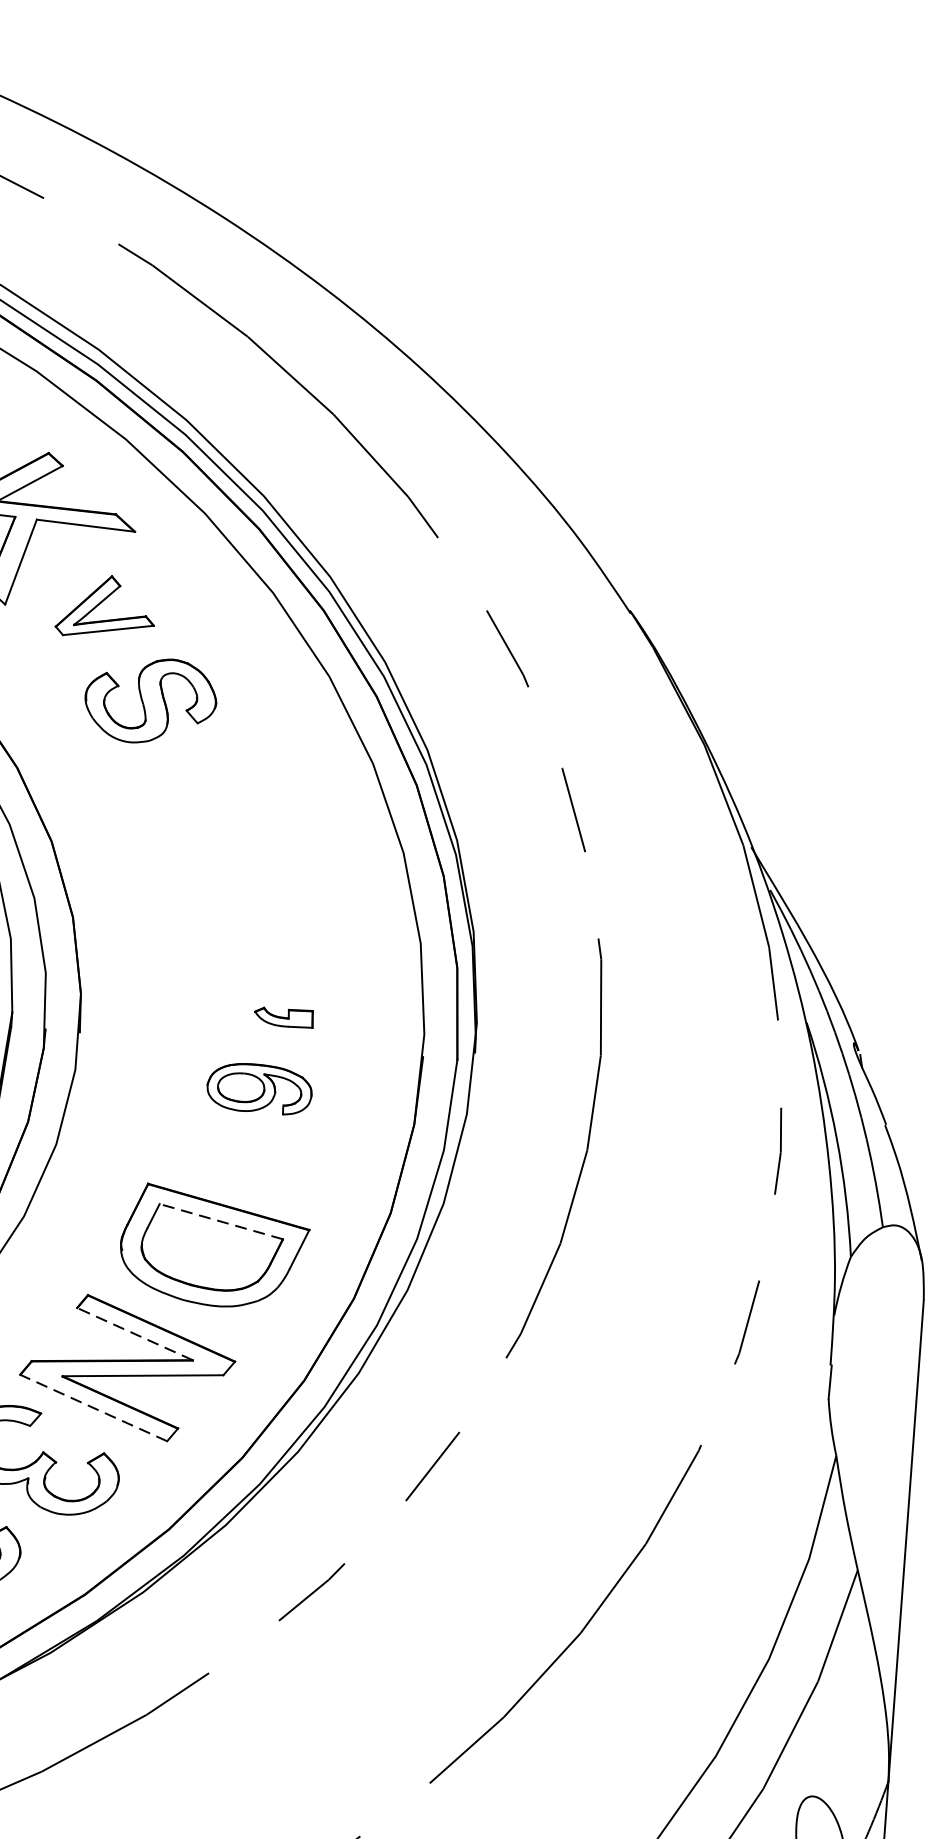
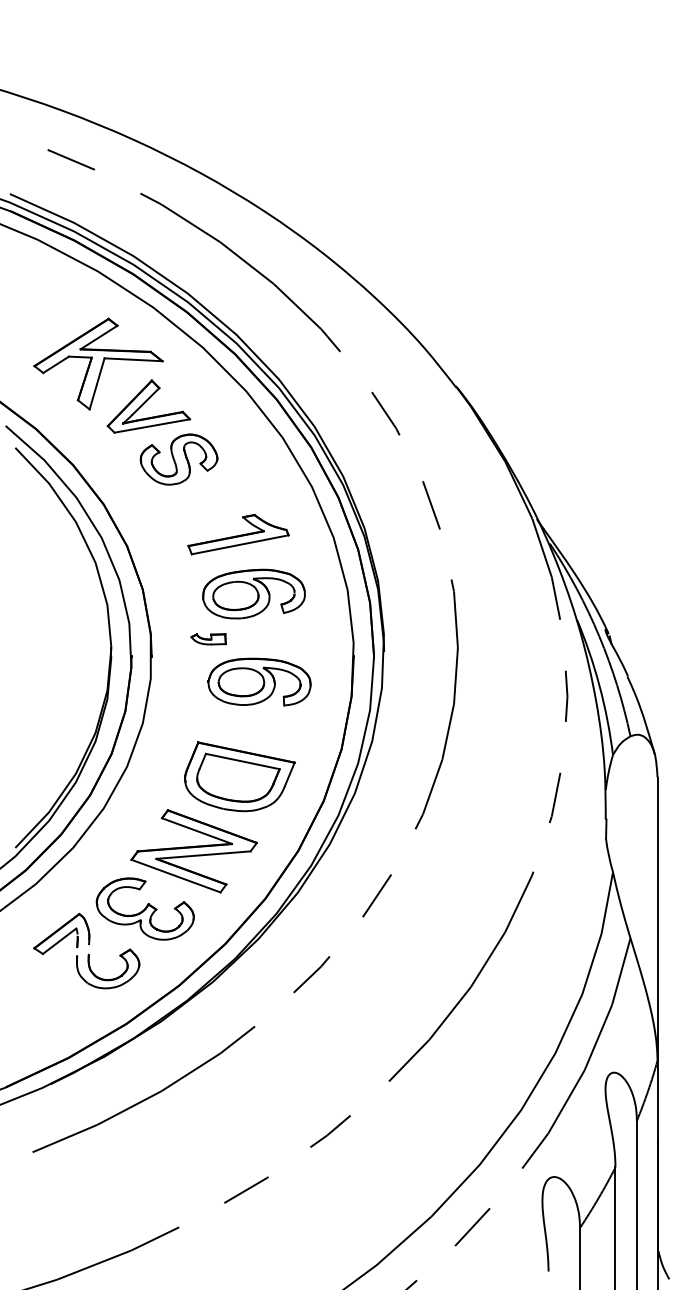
part: (105, 606) -> (148, 406), size x1.43
part: (242, 835) -> (238, 534), added
part: (260, 937) -> (253, 593), added
part: (283, 1017) -> (208, 639), moved
part: (259, 1087) -> (259, 681), size x1.67
line: (220, 1221) -> (242, 761), dashed -> solid
line: (134, 1333) -> (196, 830), dashed -> solid
line: (92, 1406) -> (175, 875), dashed -> solid

